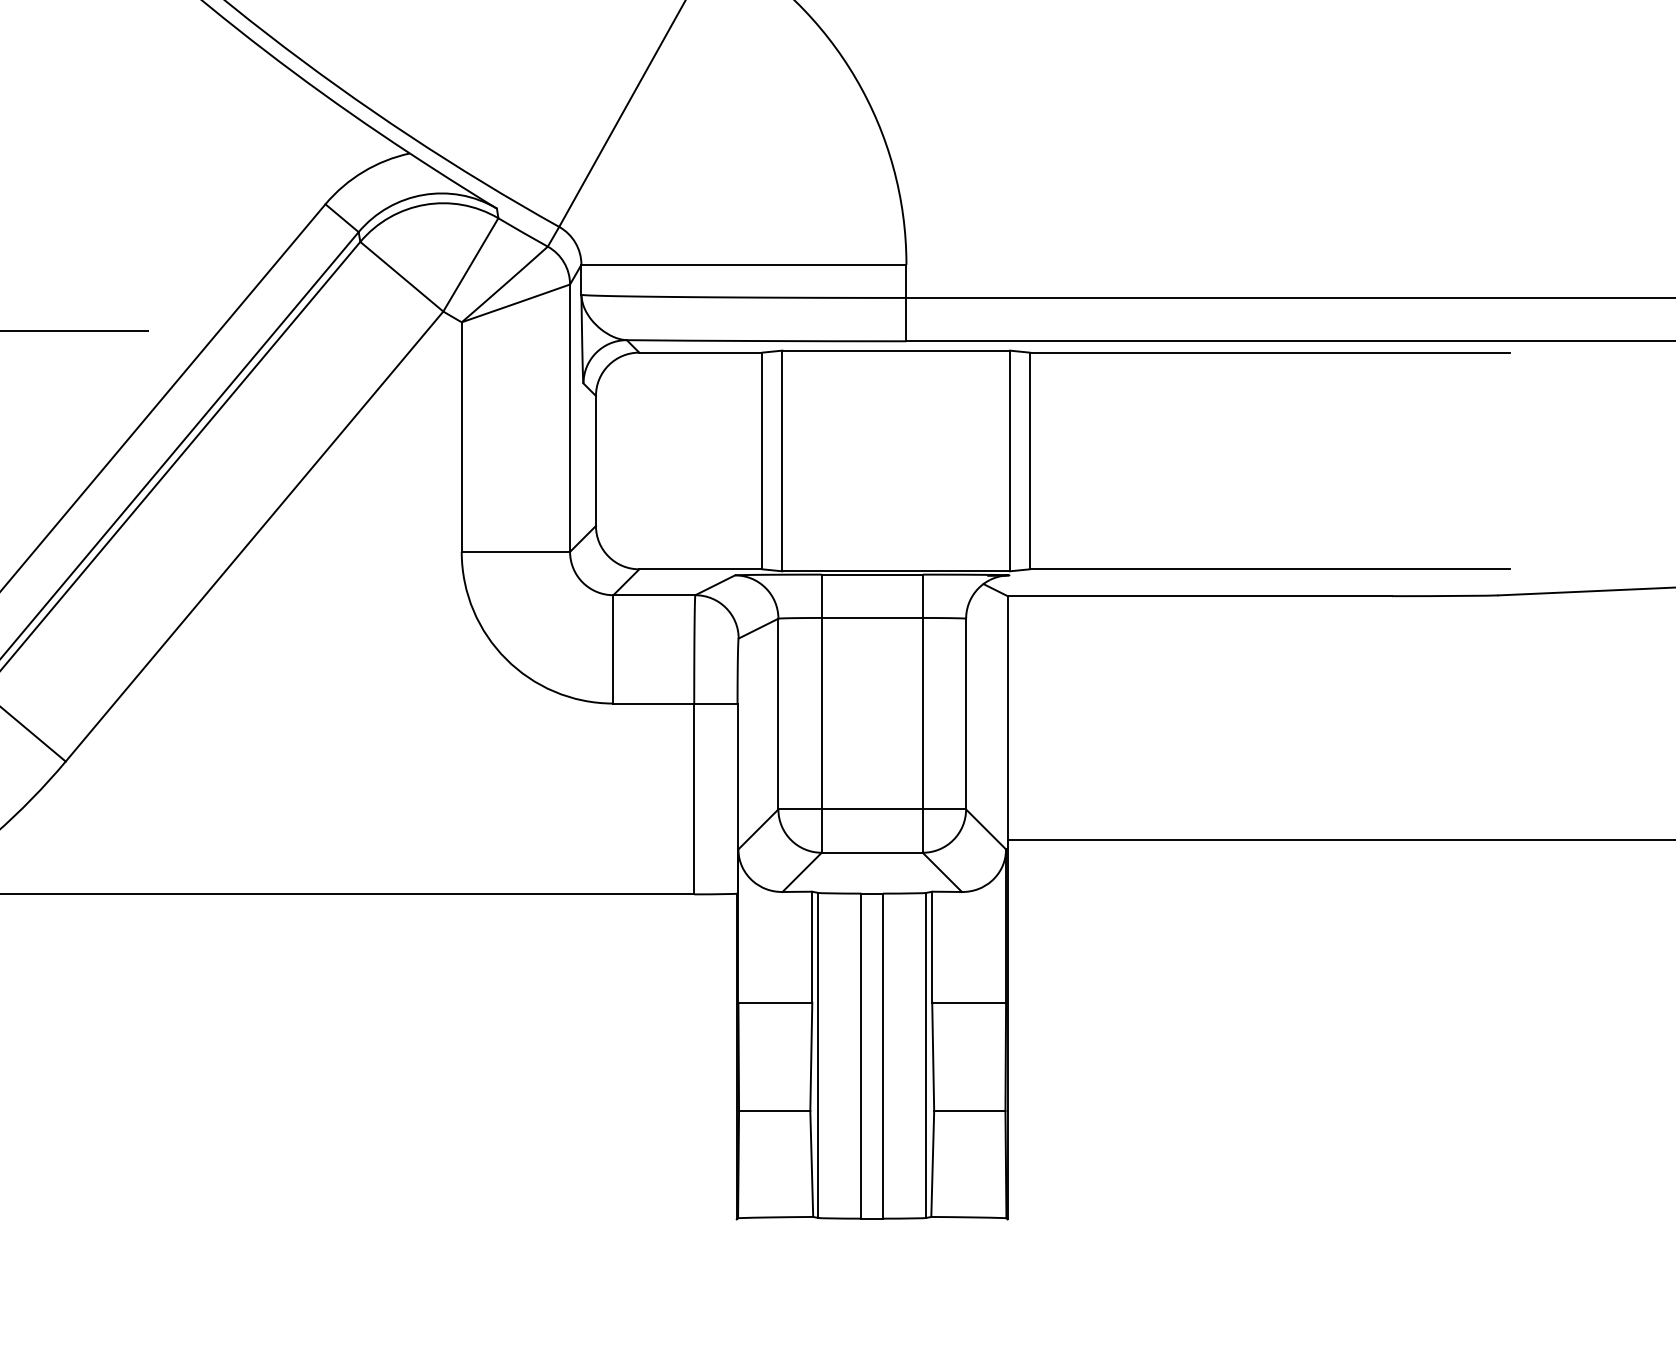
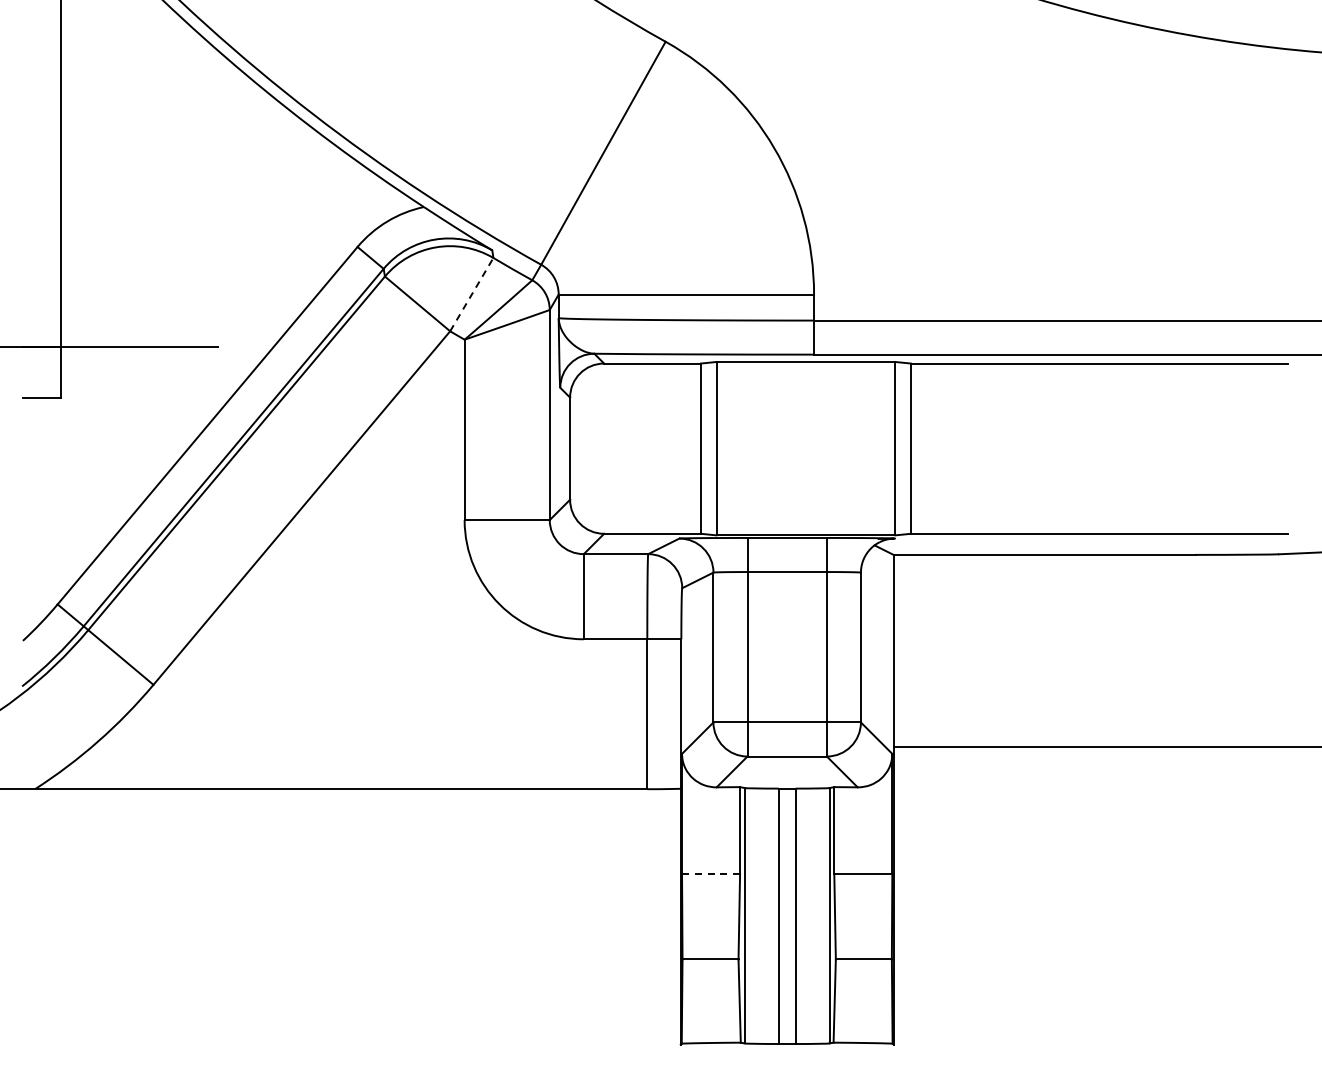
line: (470, 264) -> (471, 294), solid -> dashed
line: (774, 1002) -> (710, 874), solid -> dashed

